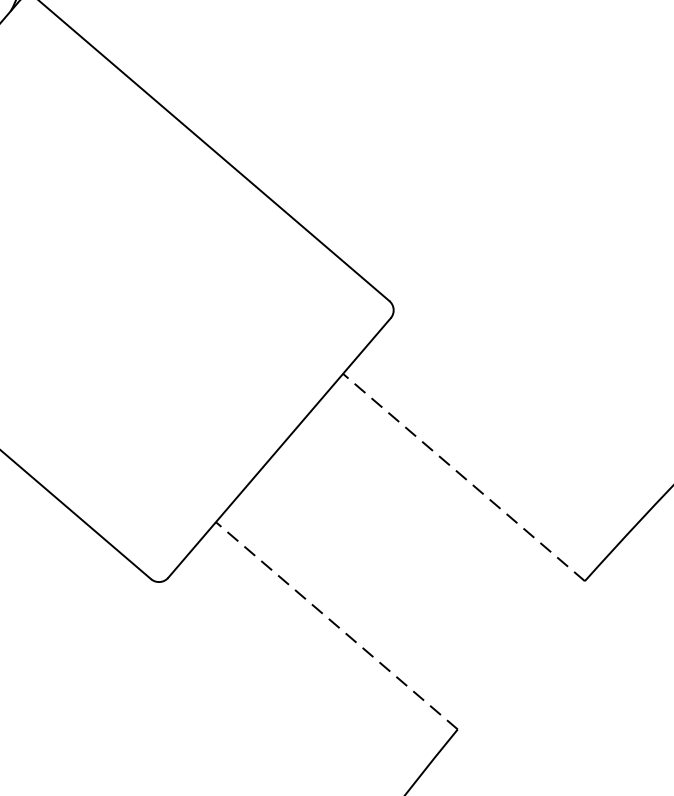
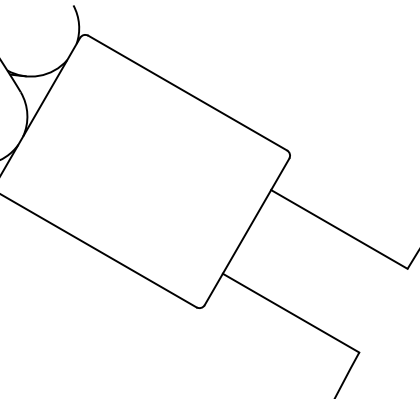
line: (464, 477) -> (339, 229), dashed -> solid
line: (337, 626) -> (291, 313), dashed -> solid

